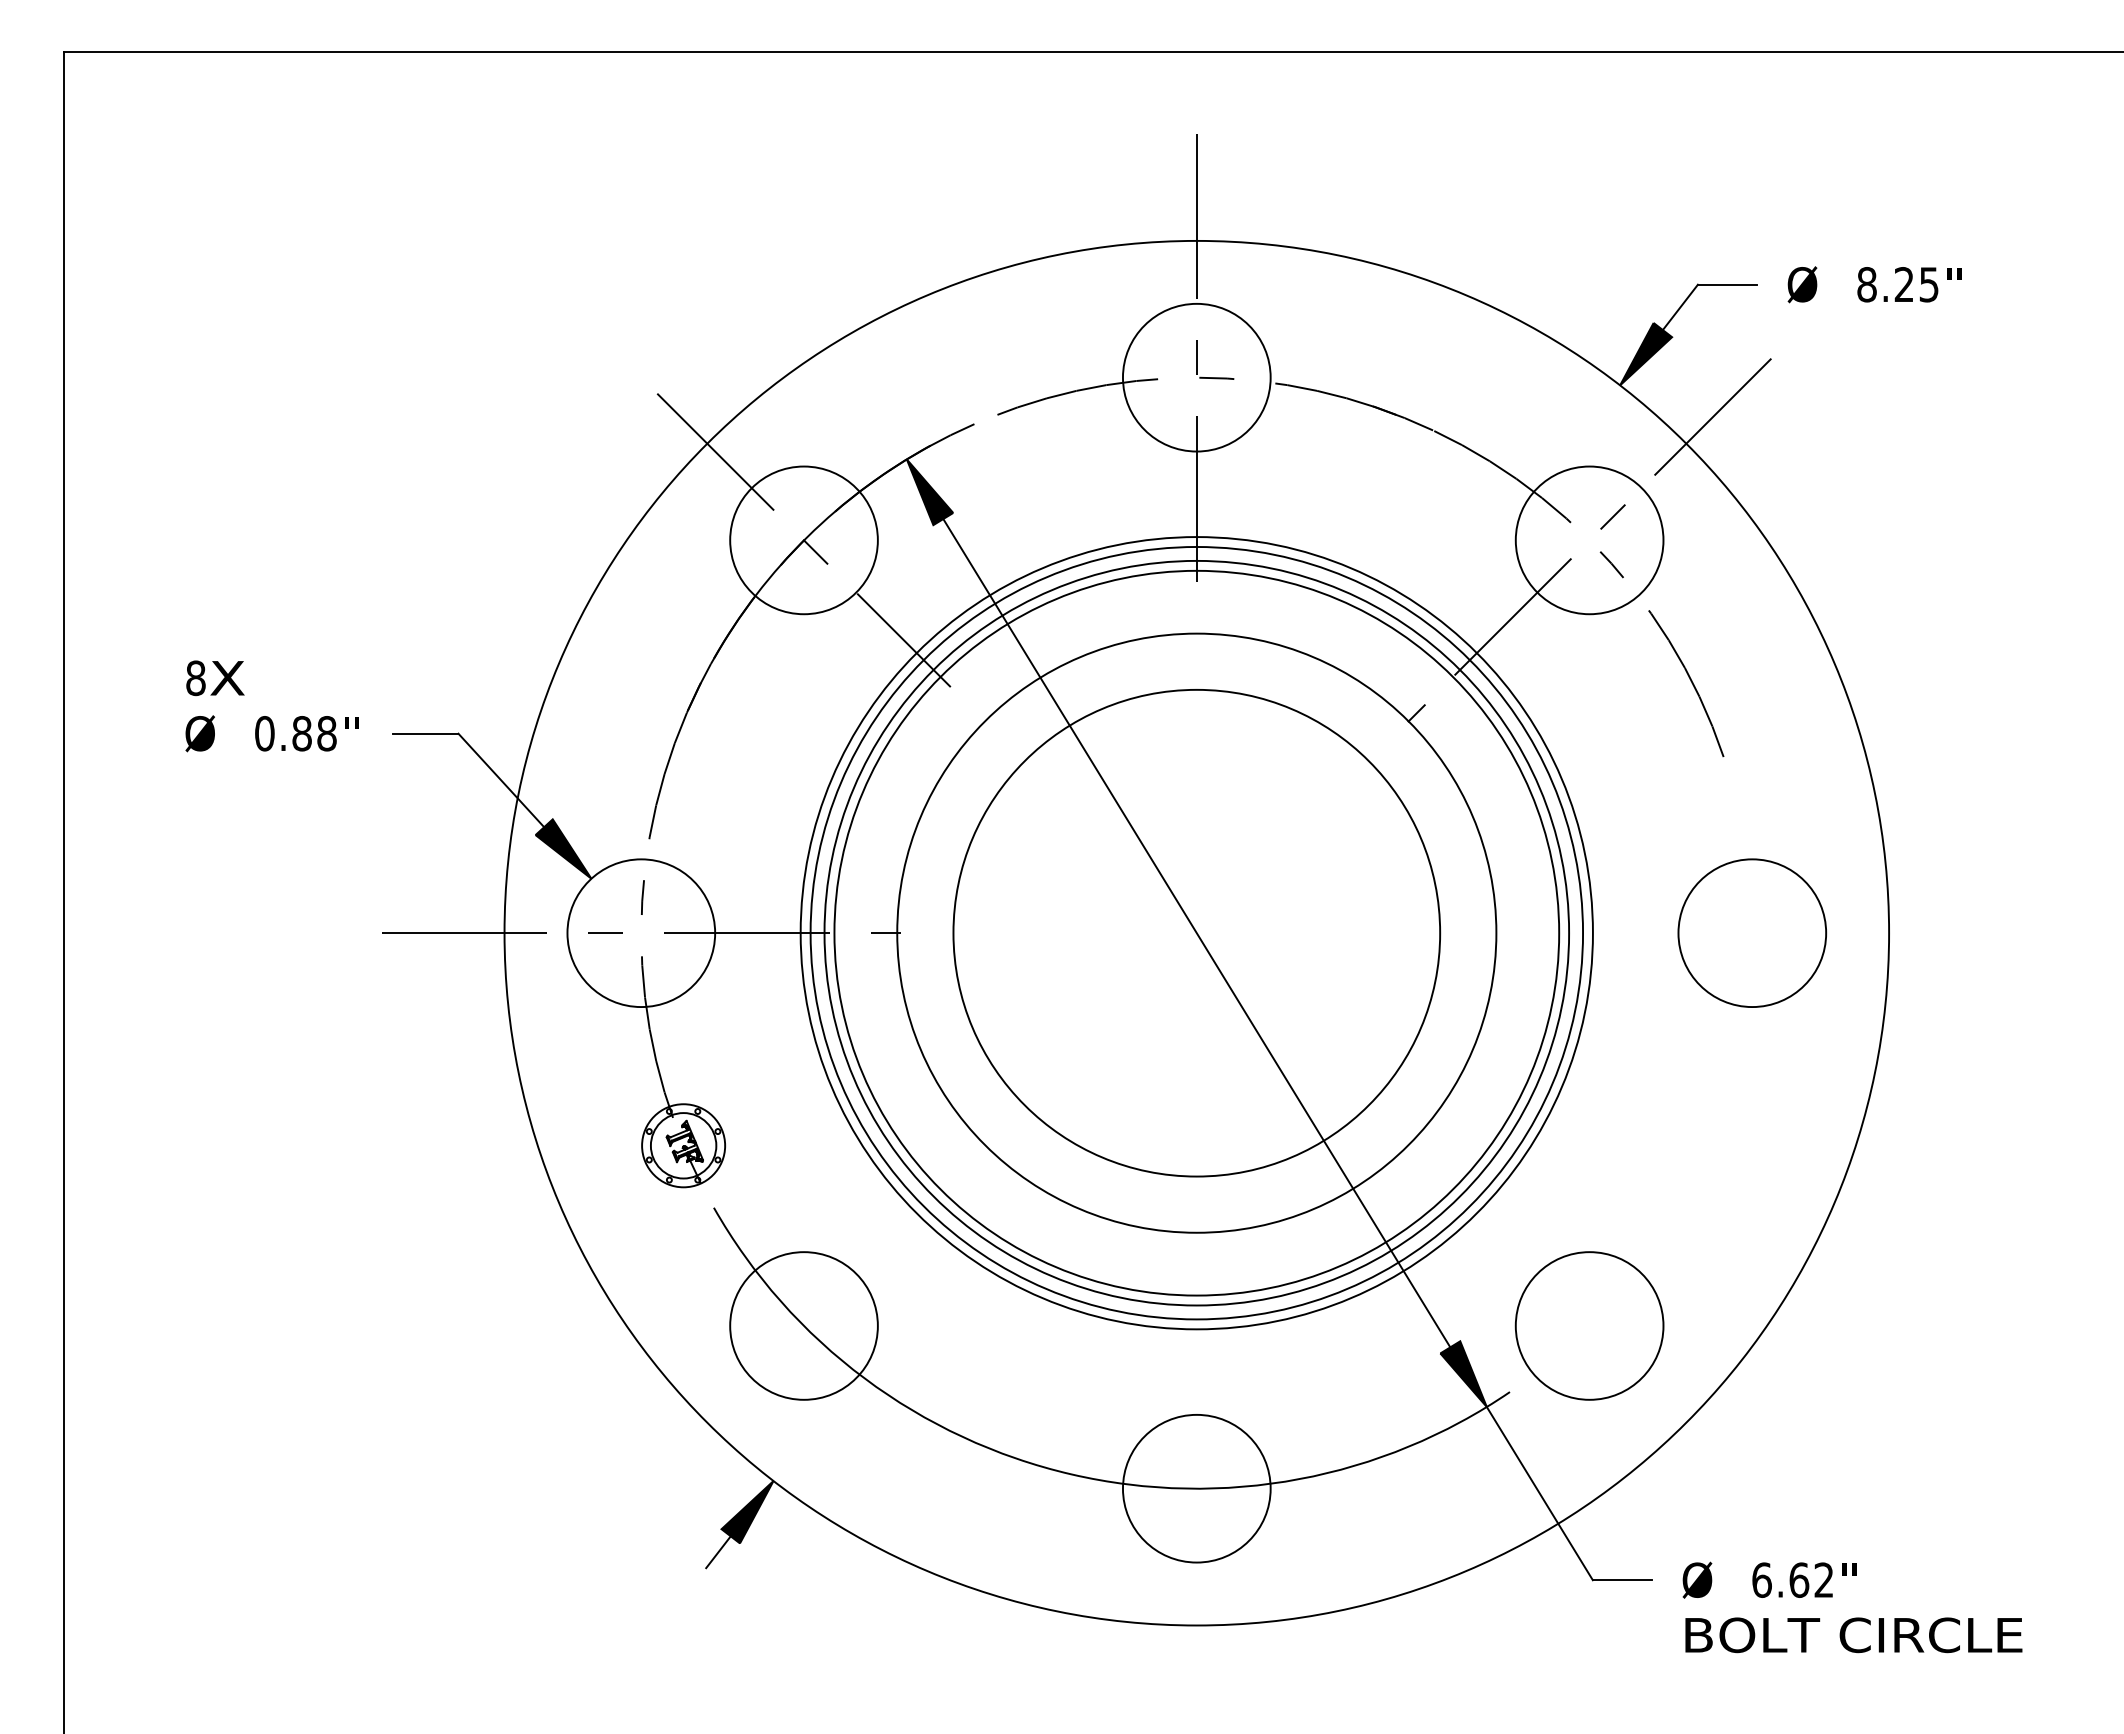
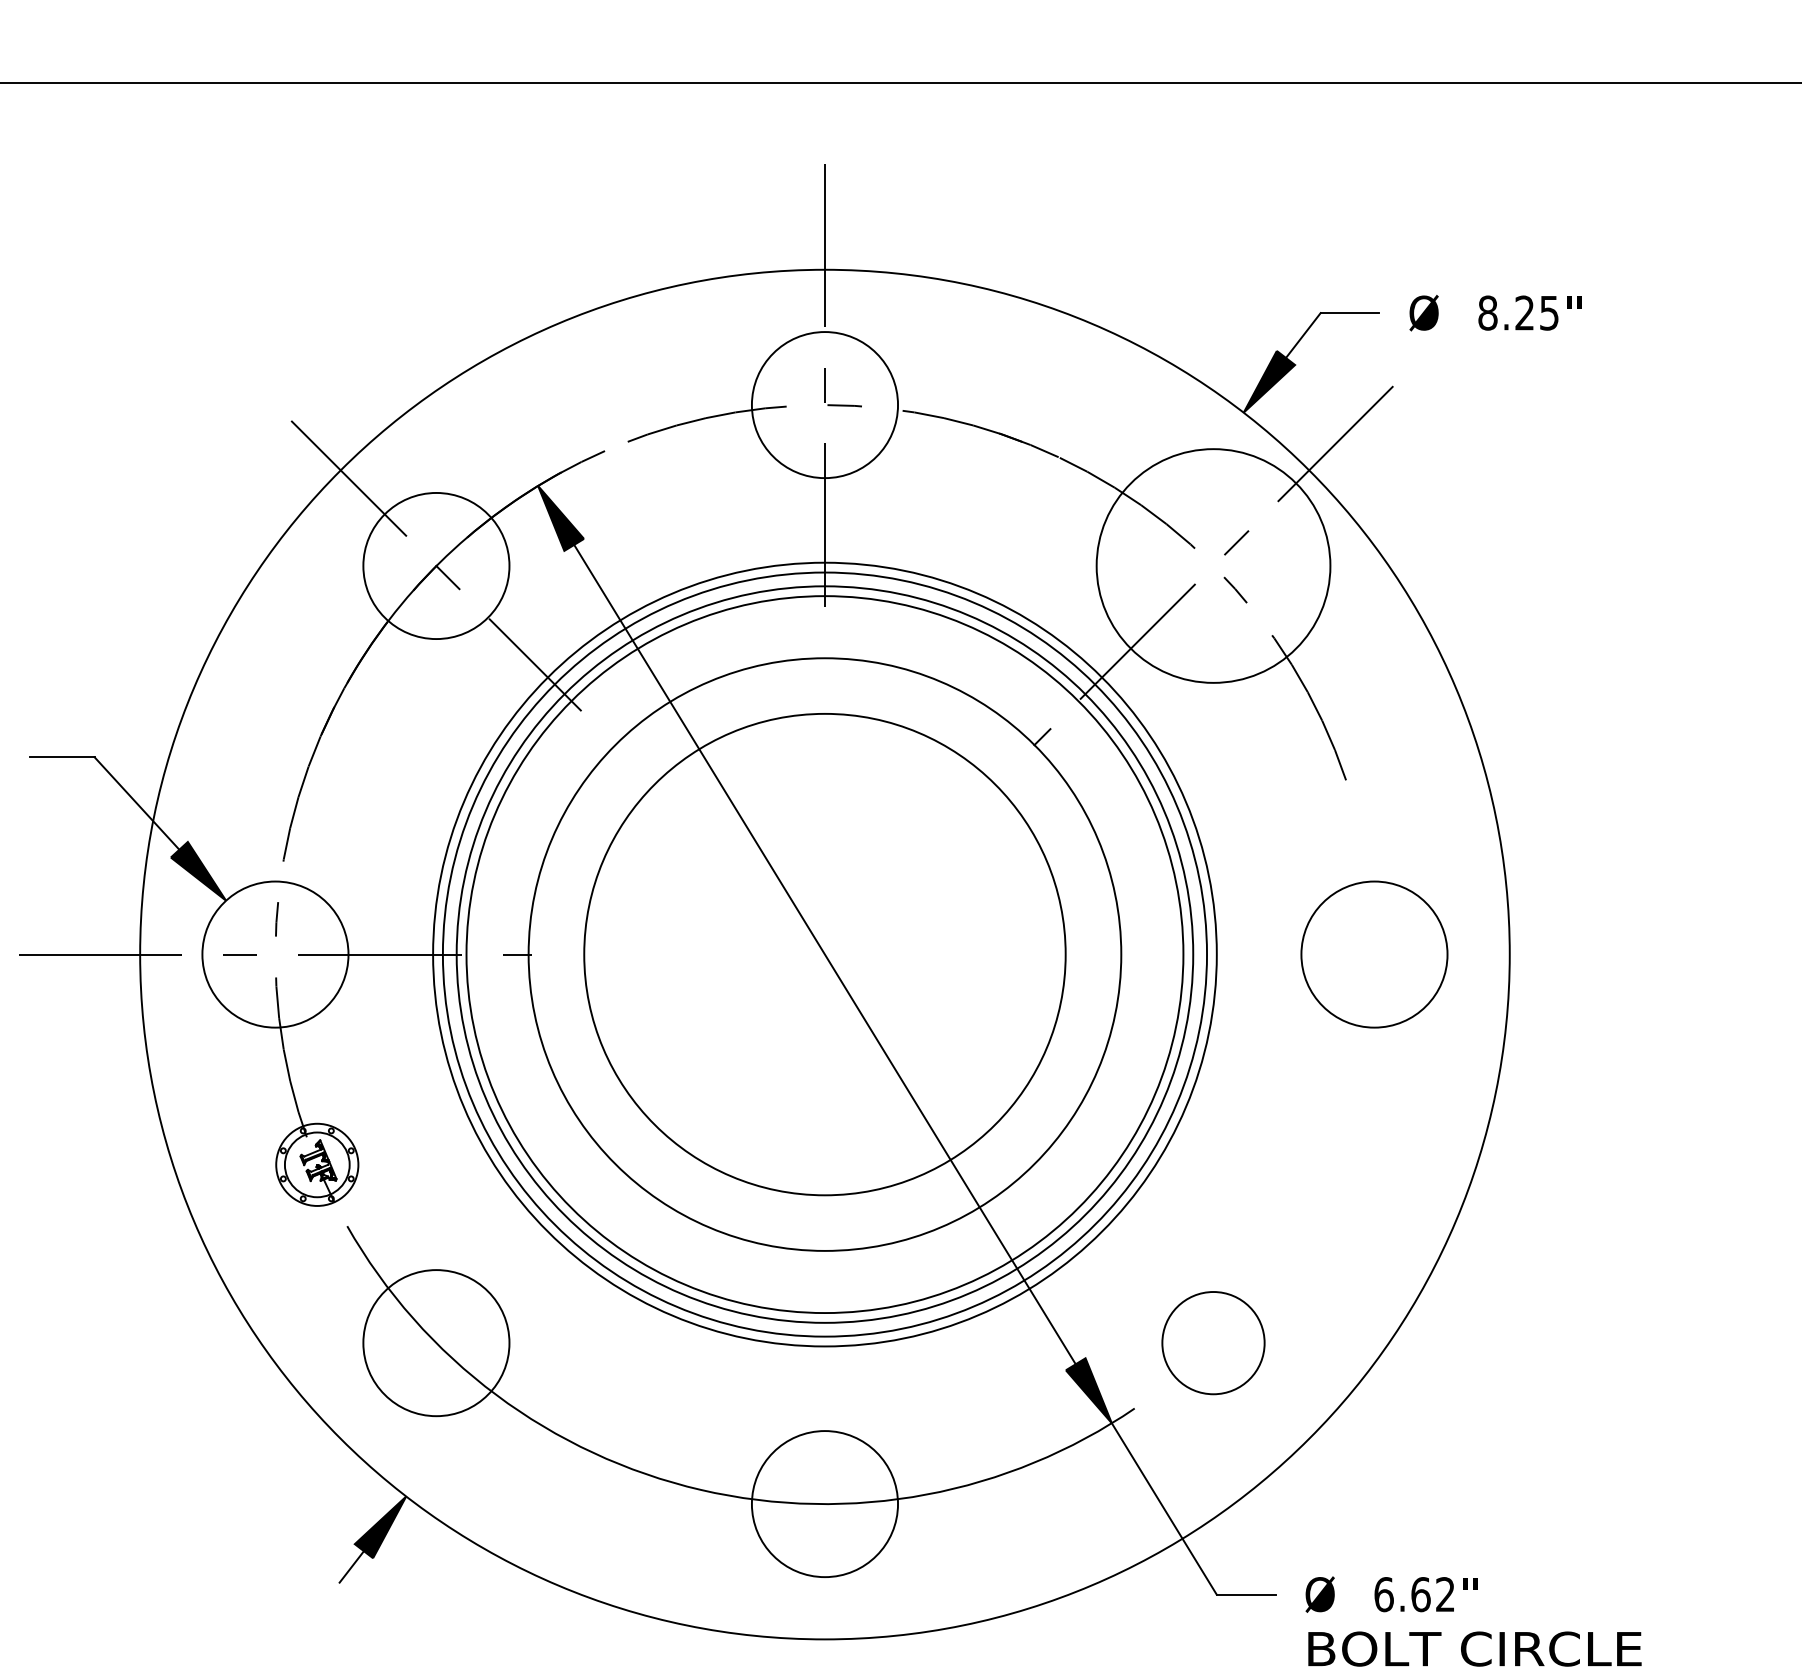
circle: (1589, 540) -> (1213, 566), size x1.6
circle: (1589, 1325) -> (1213, 1342), size x0.7

